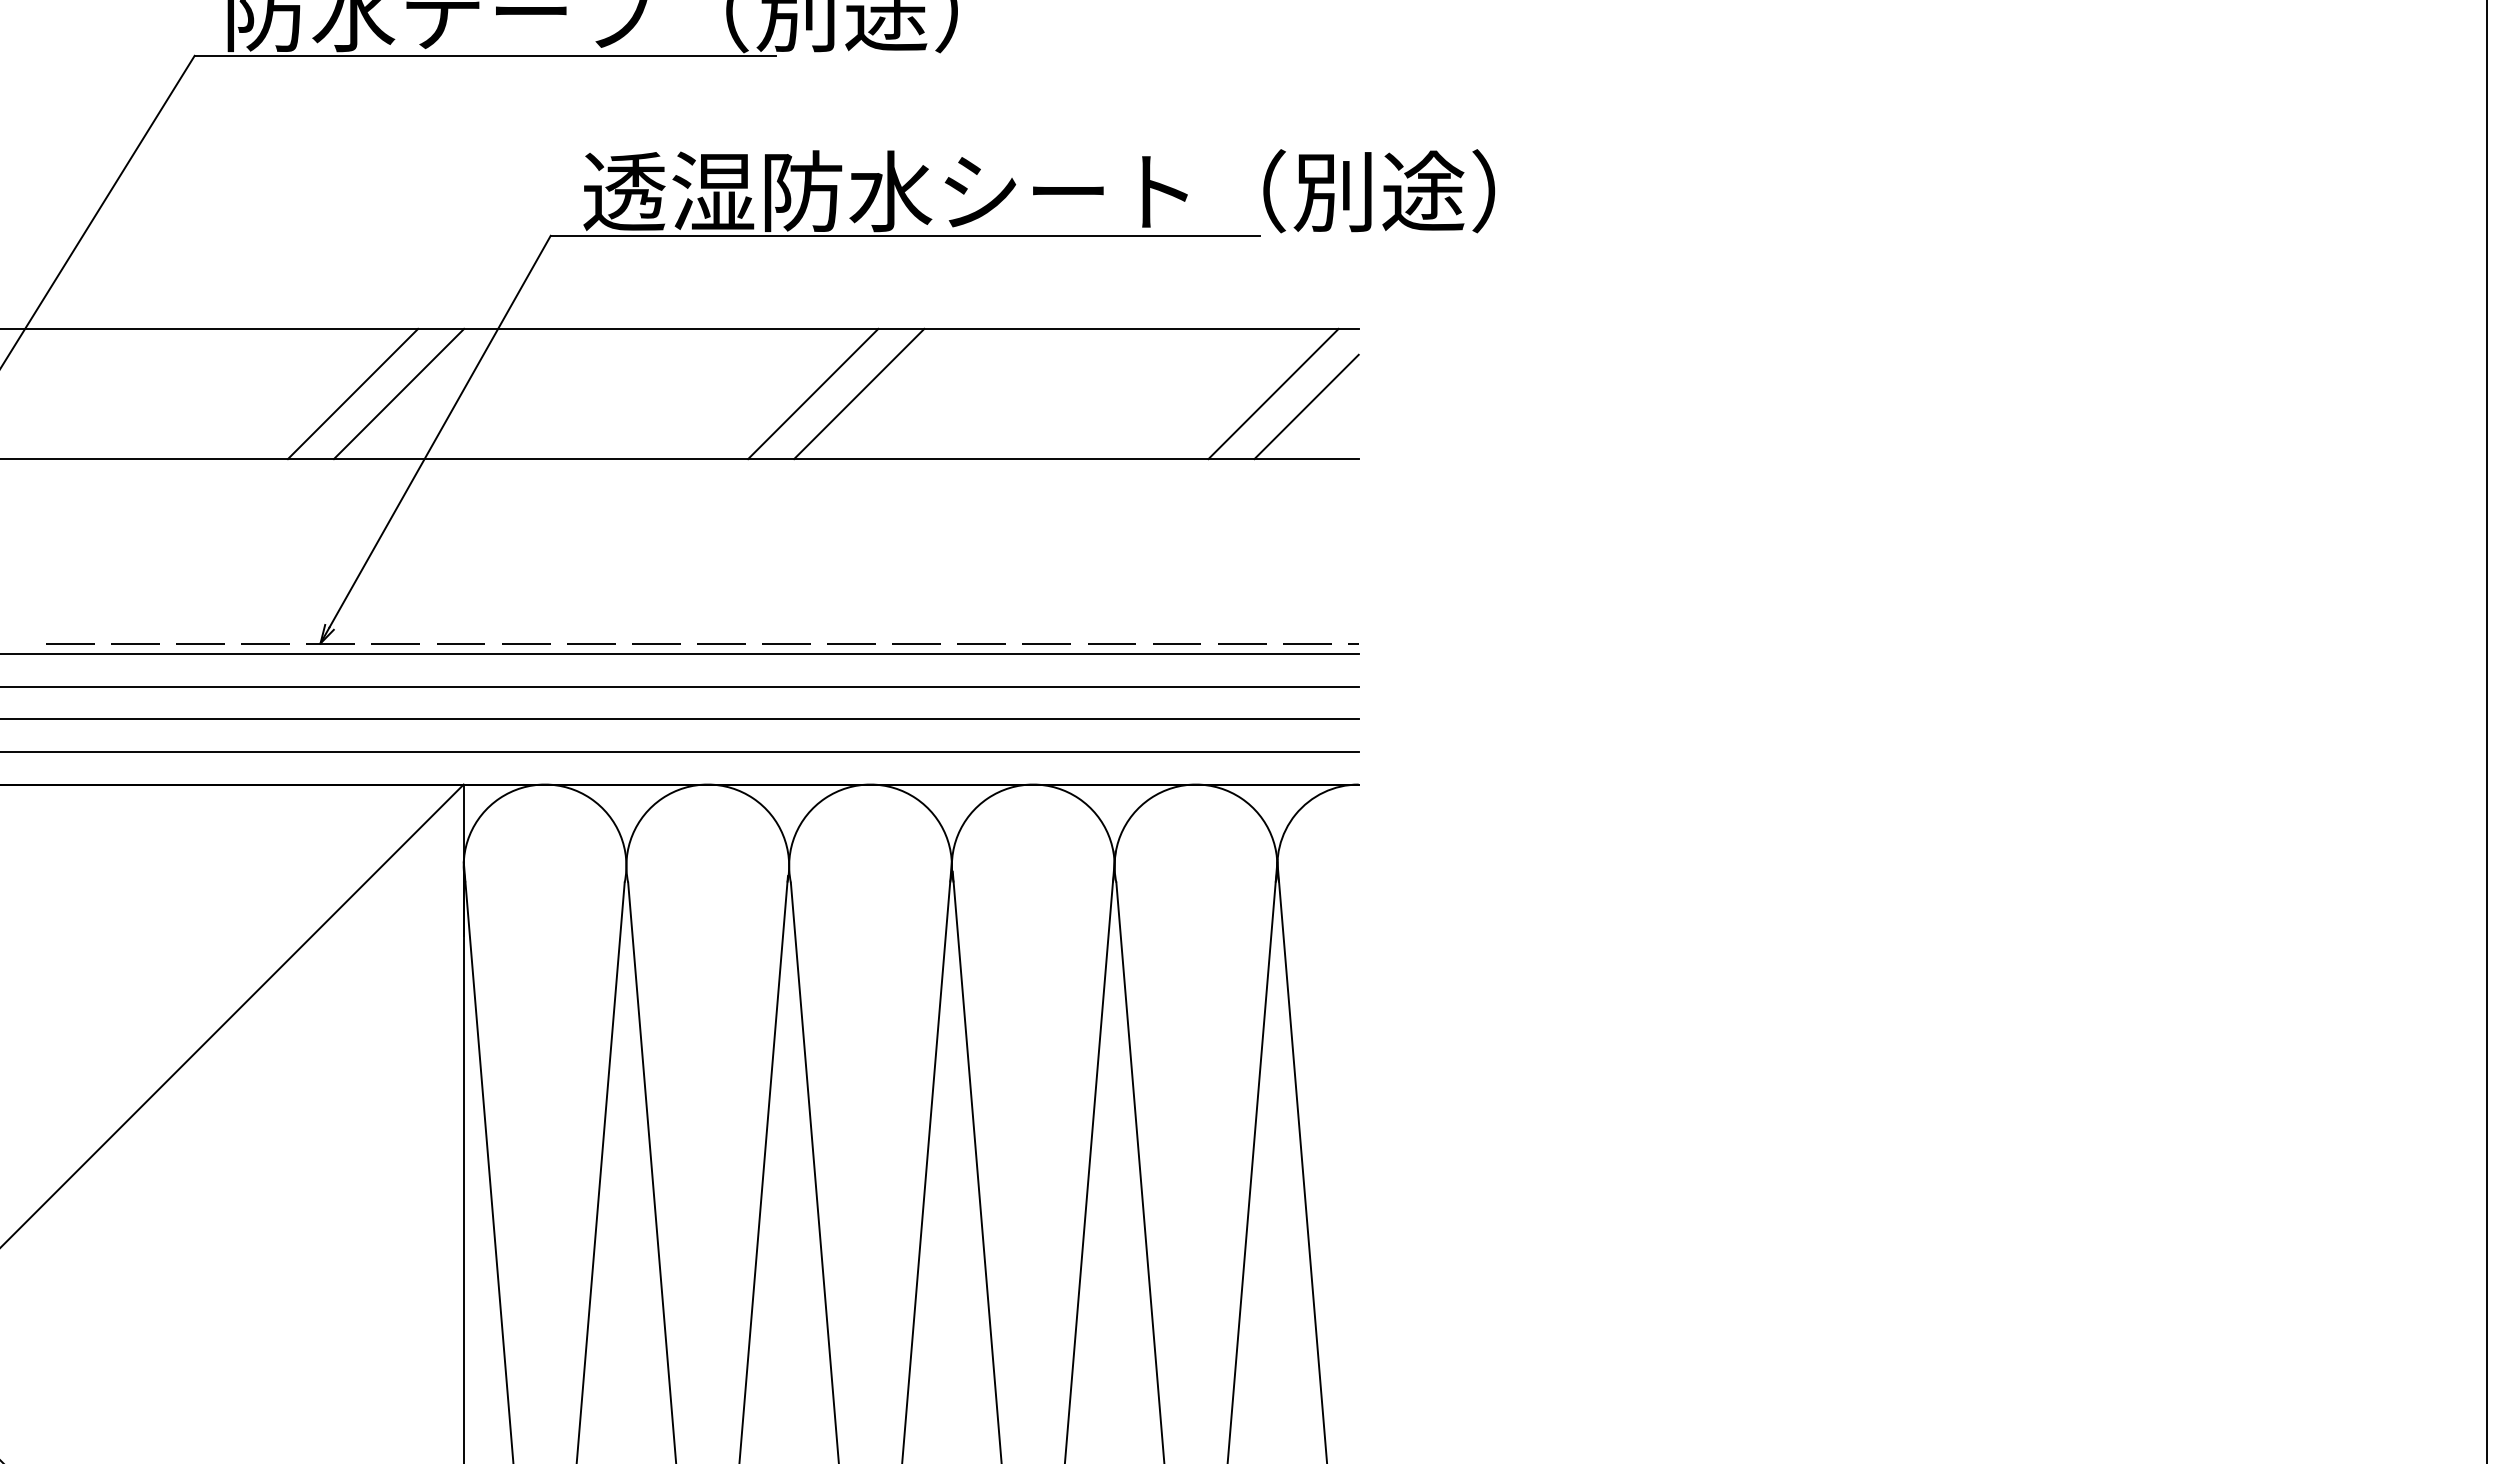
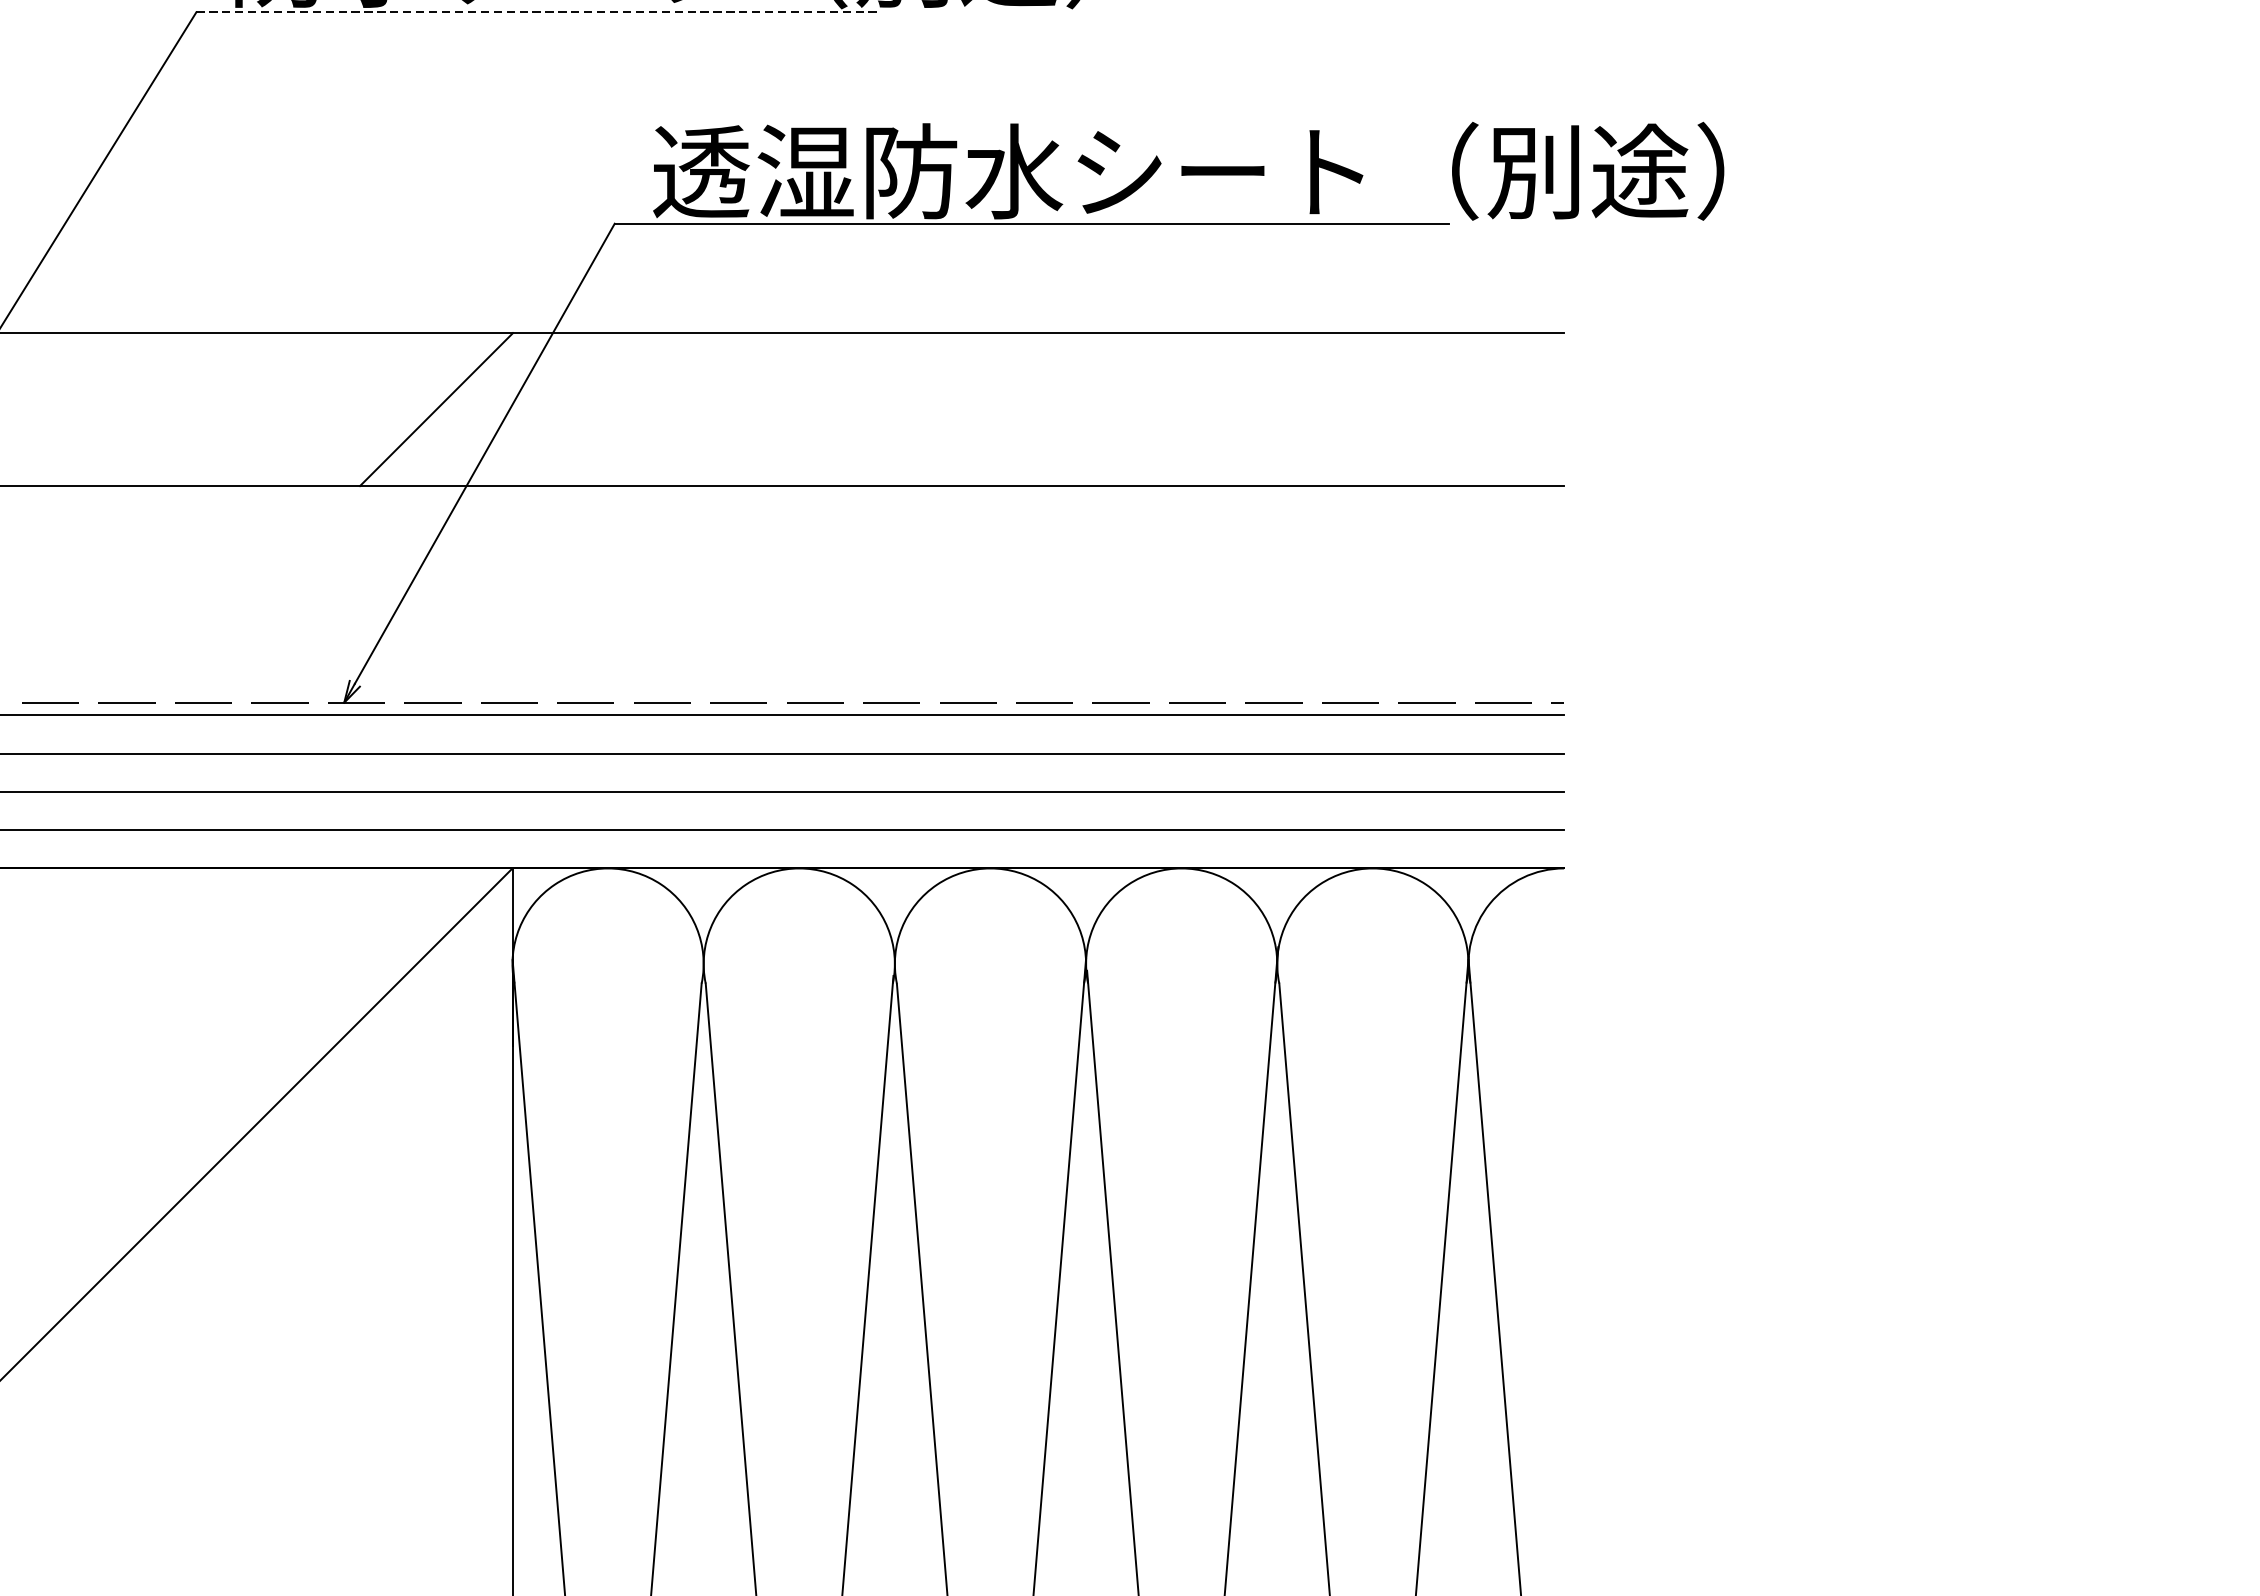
line: (485, 55) -> (538, 11), solid -> dashed
line: (352, 393) -> (381, 408), removed
line: (813, 393) -> (923, 408), removed
line: (859, 393) -> (977, 408), removed
line: (1273, 393) -> (1463, 408), removed
line: (1306, 406) -> (1502, 424), removed

